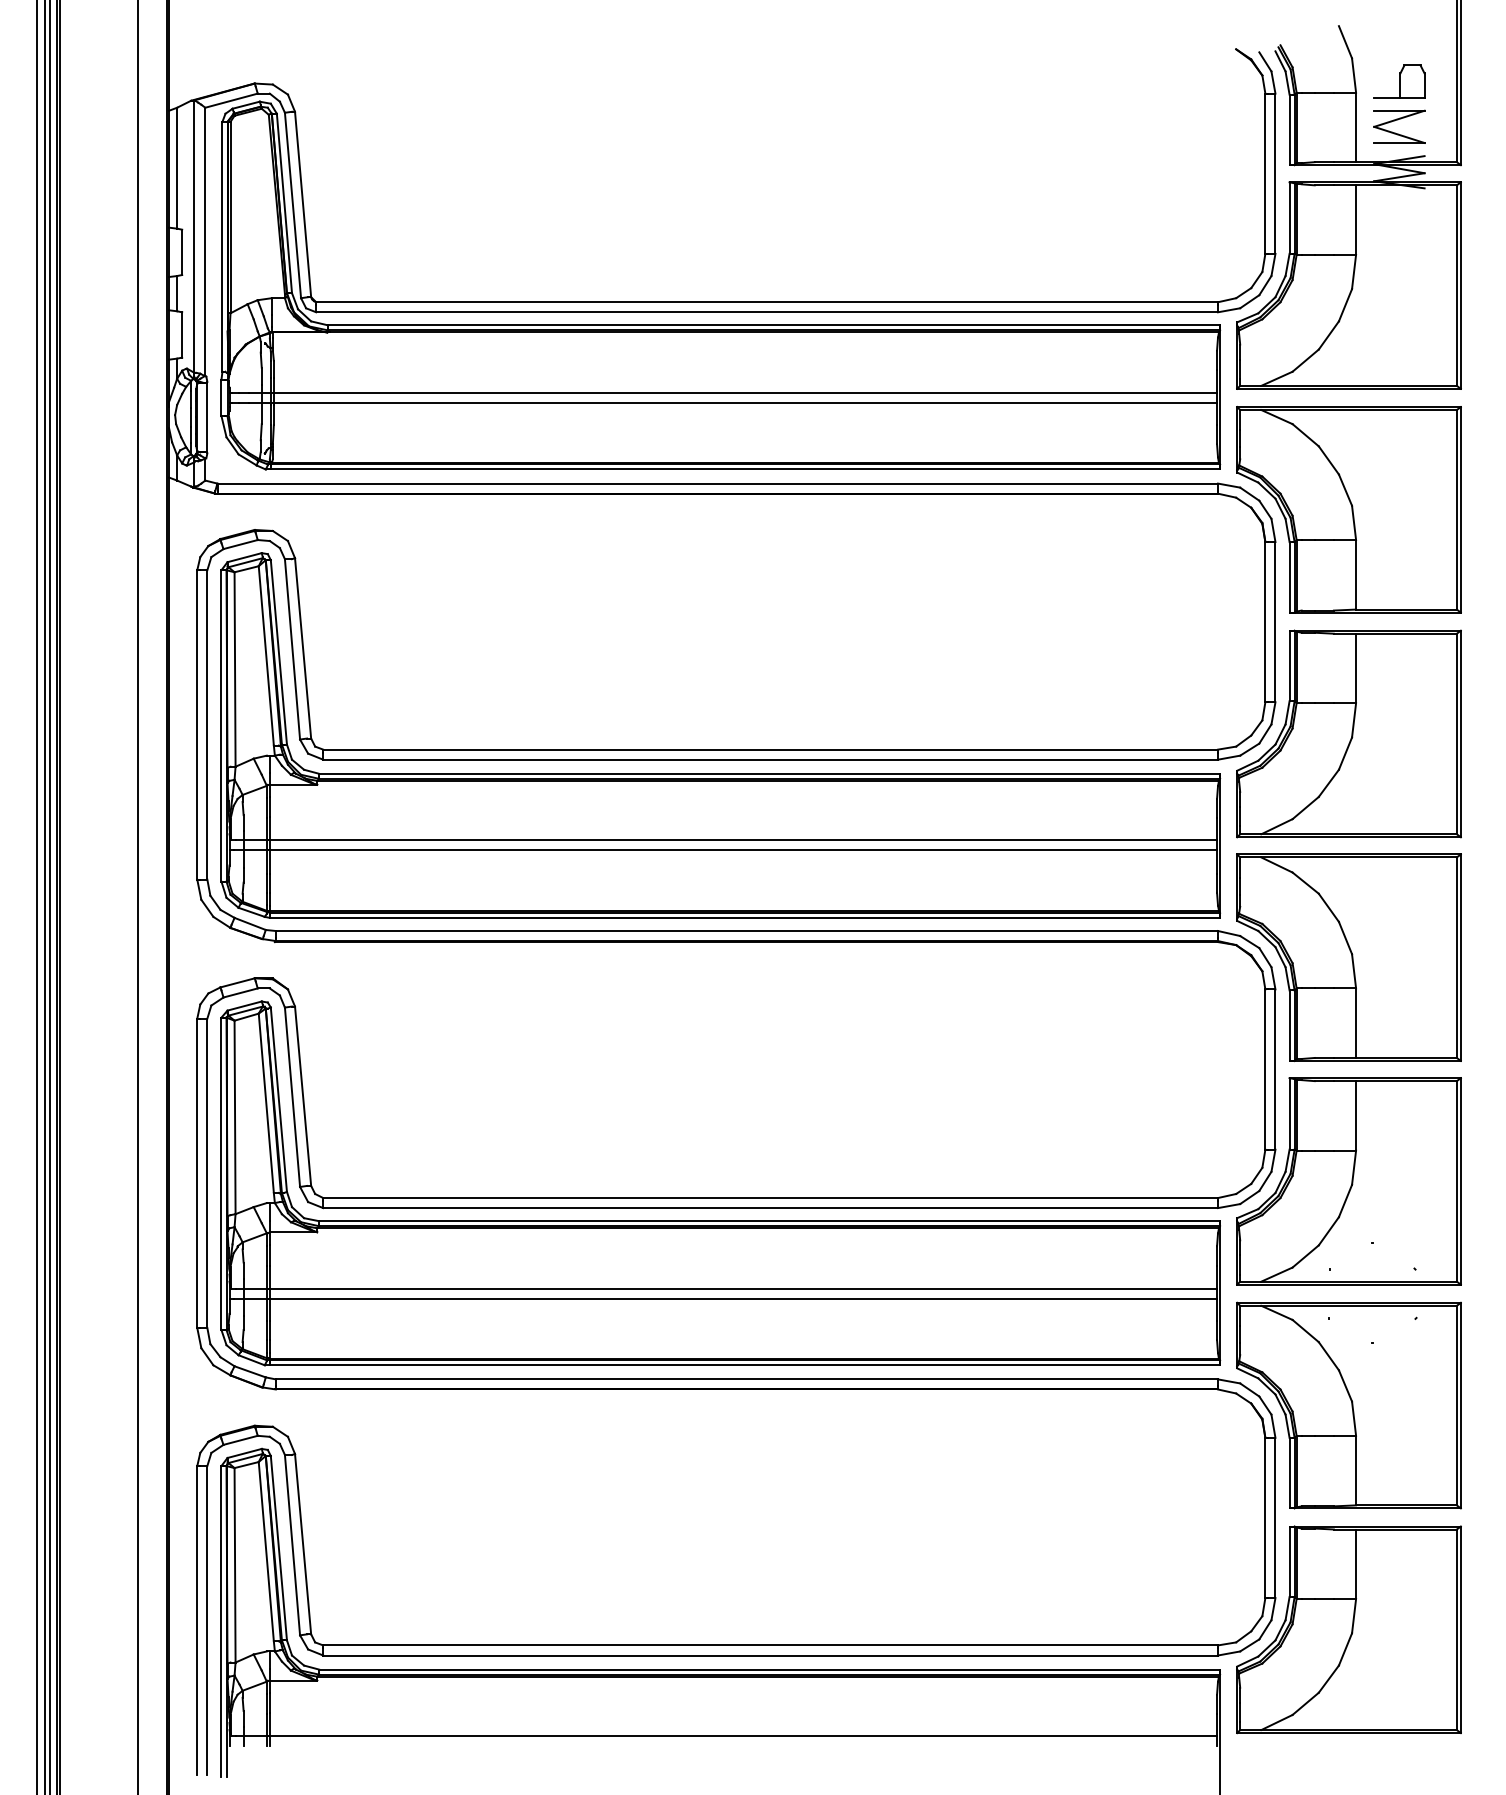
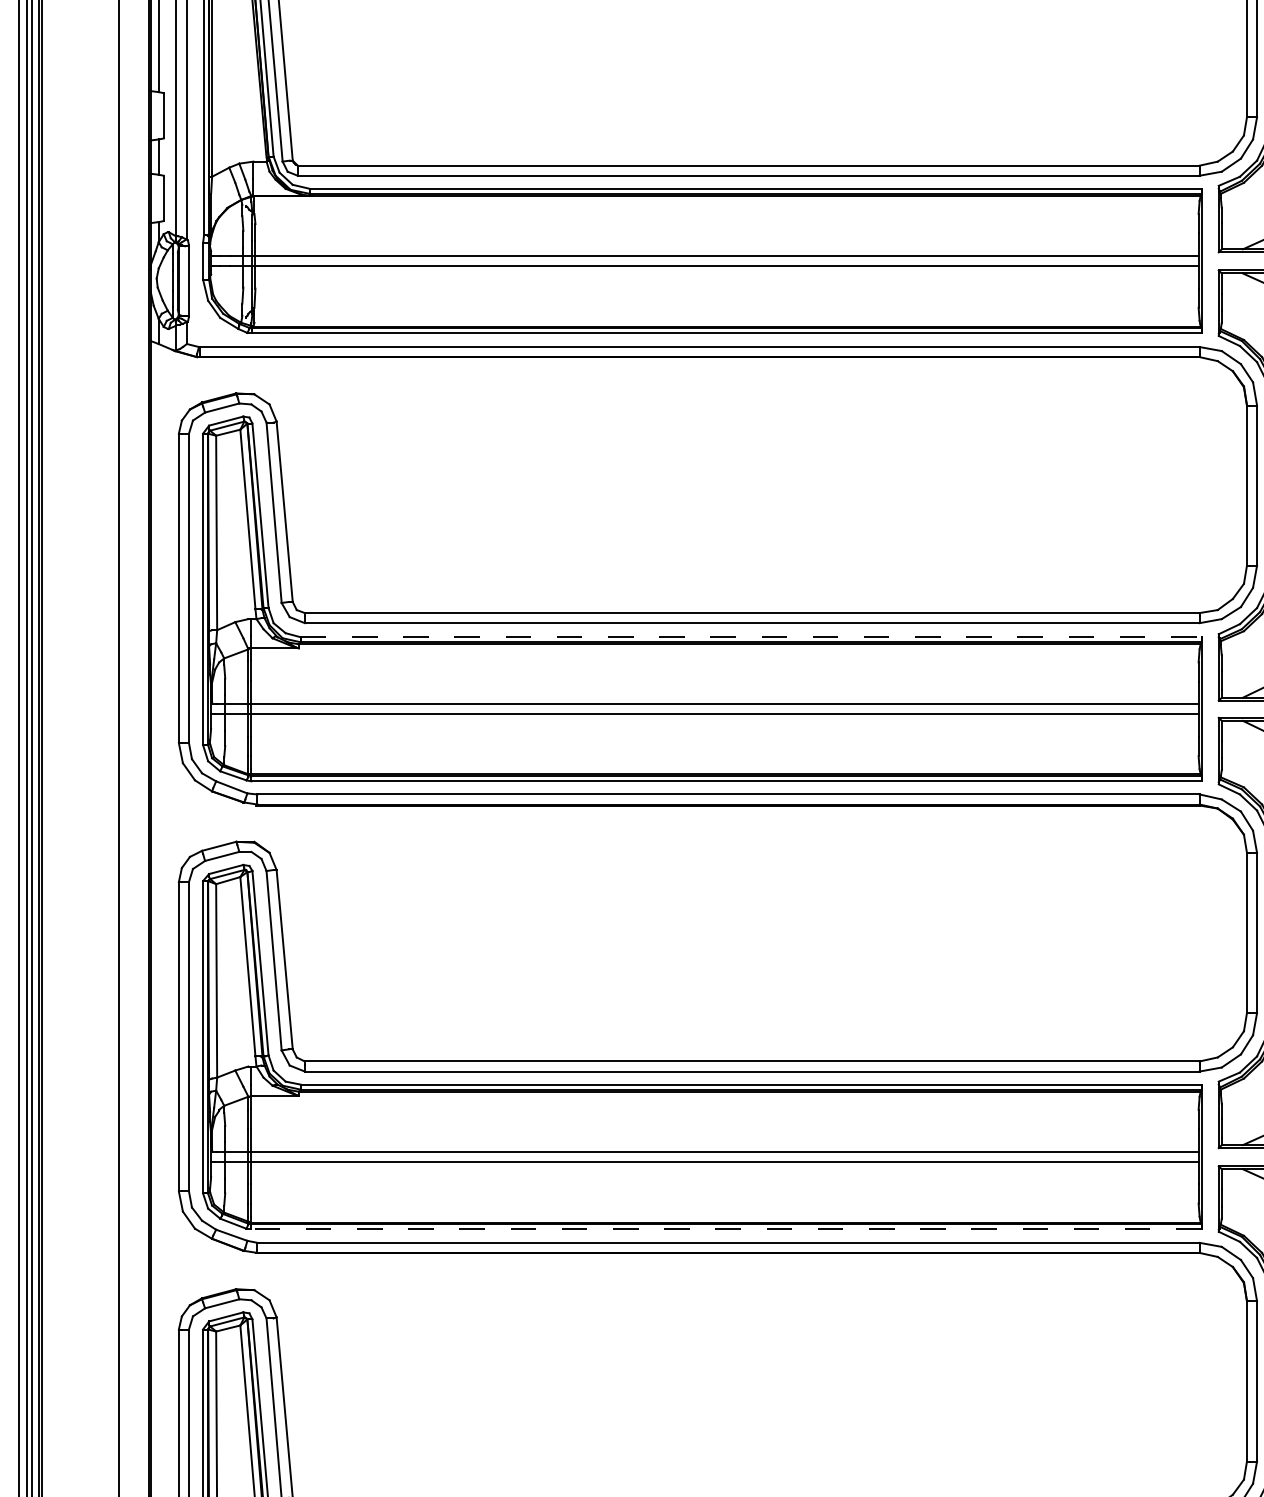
line: (770, 773) -> (752, 636), solid -> dashed
line: (744, 1365) -> (726, 1228), solid -> dashed

